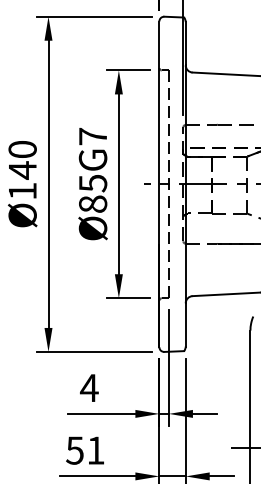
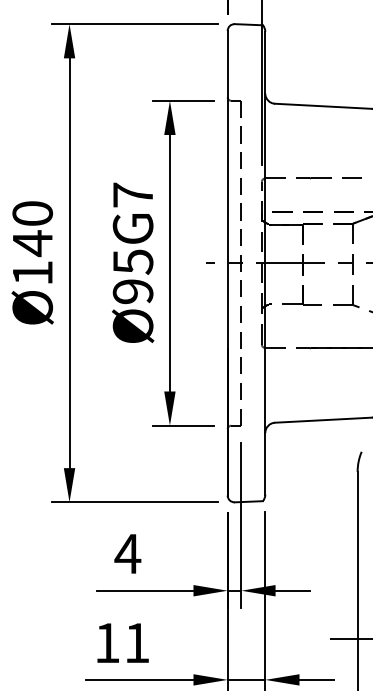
text: (92, 204) -> (132, 291), Ø85G7 -> Ø95G7
text: (74, 450) -> (106, 643), 51 -> 11

